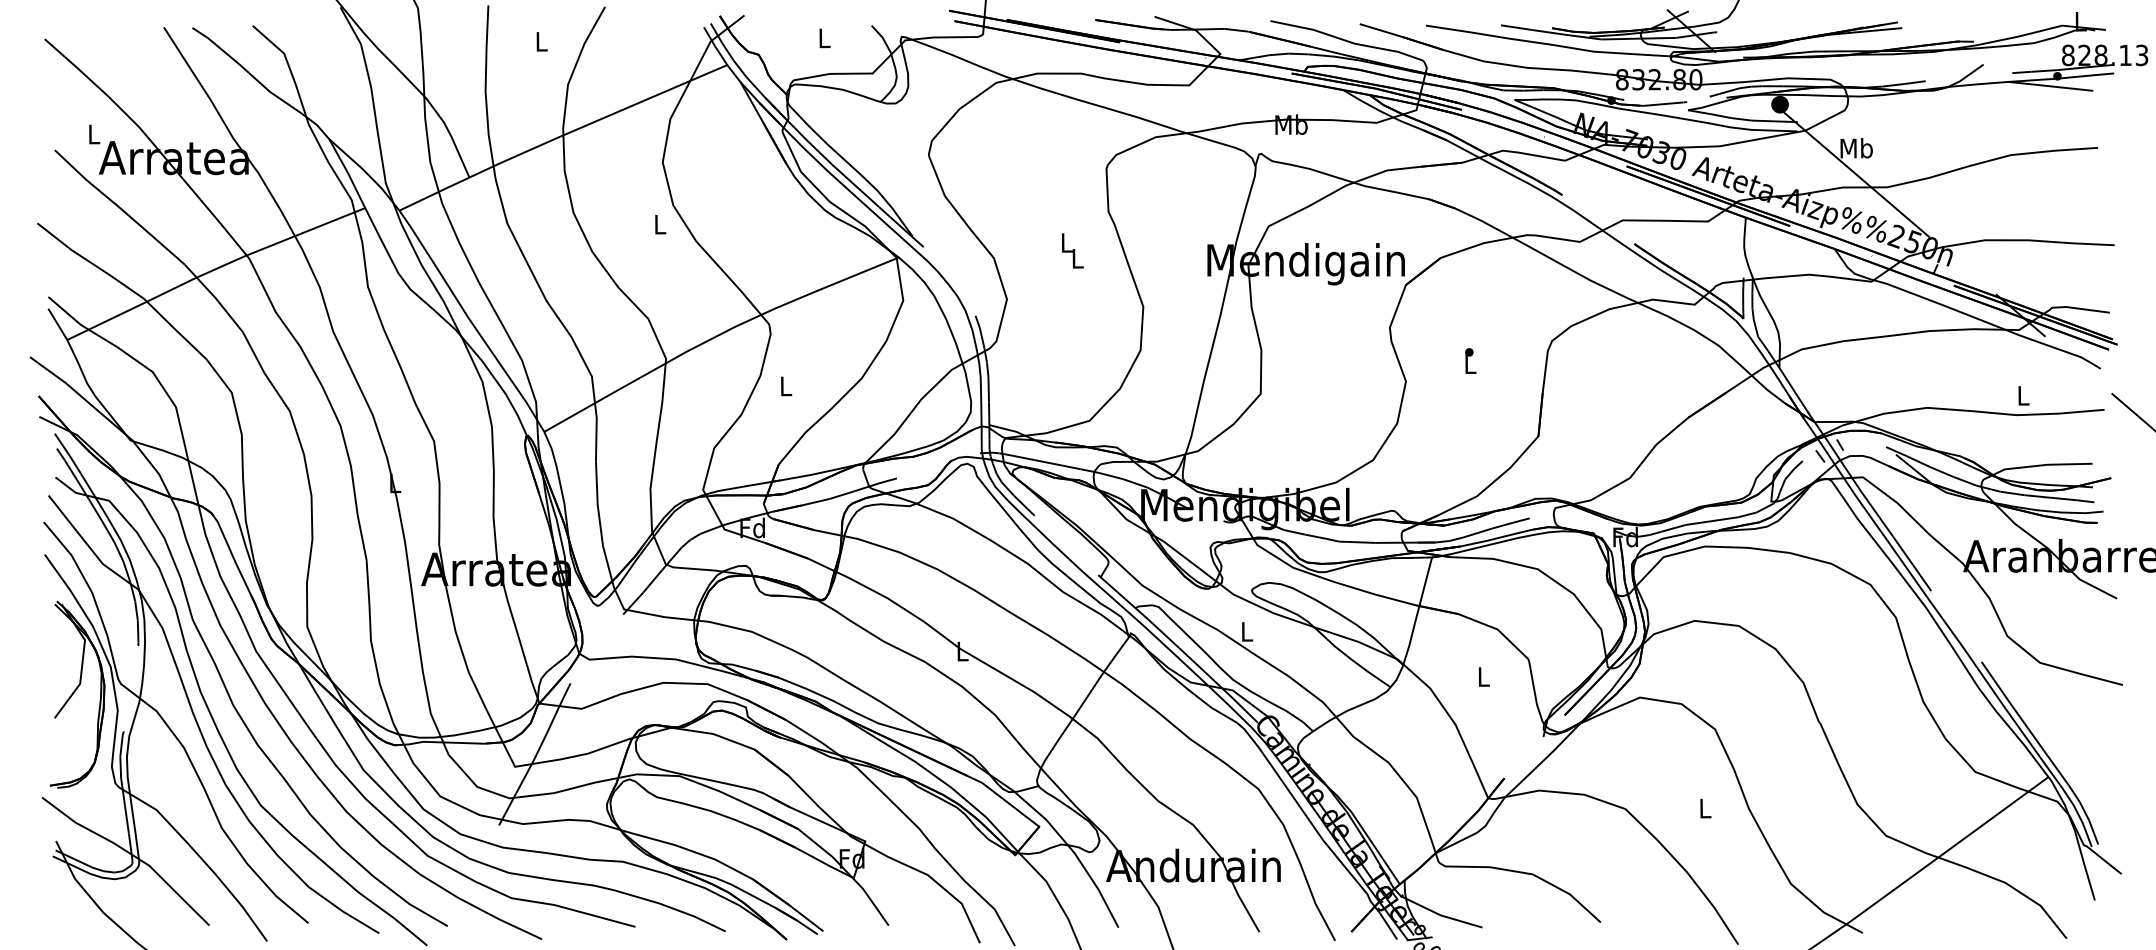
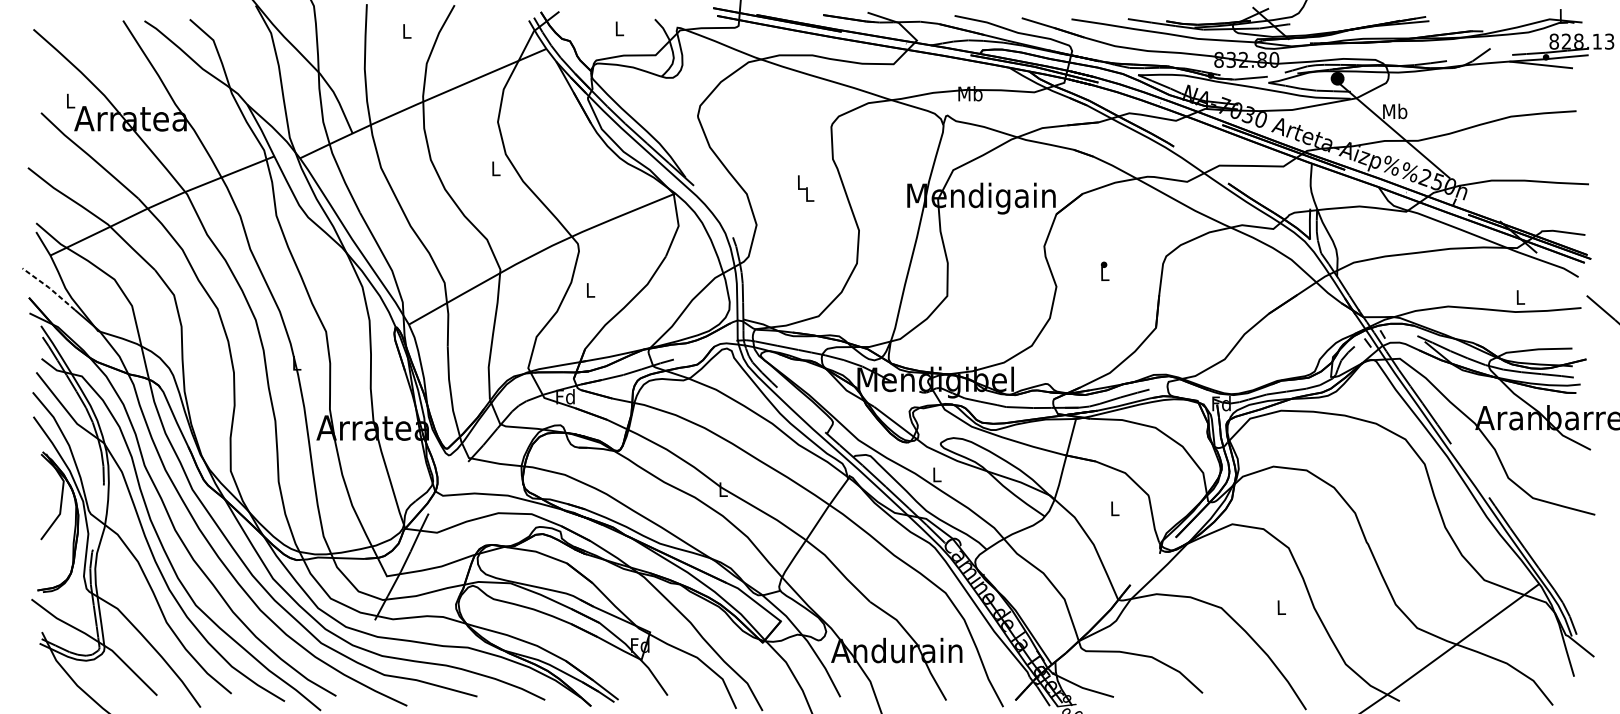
line: (65, 382) -> (49, 287), solid -> dashed

